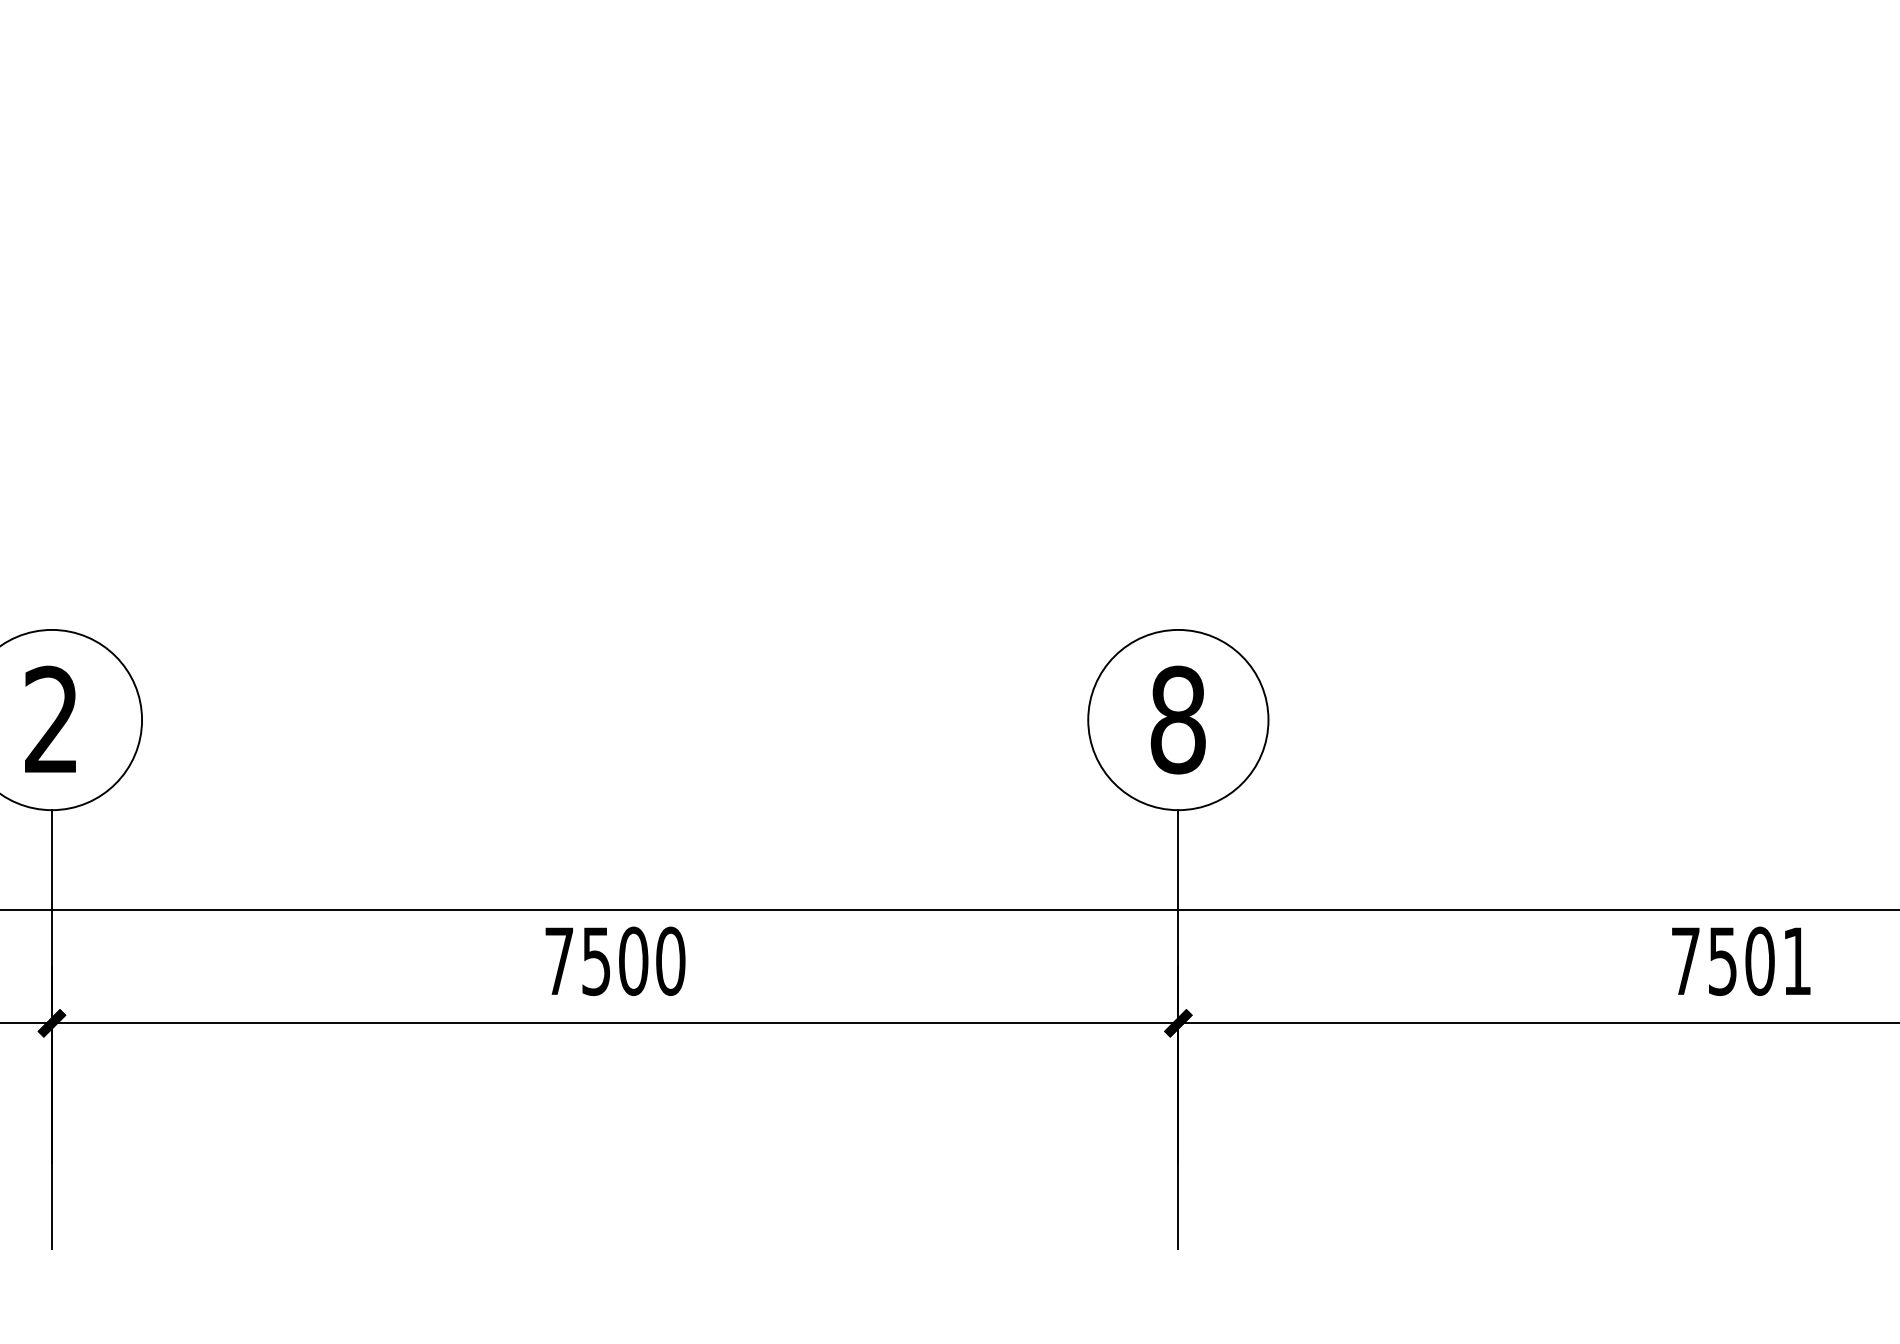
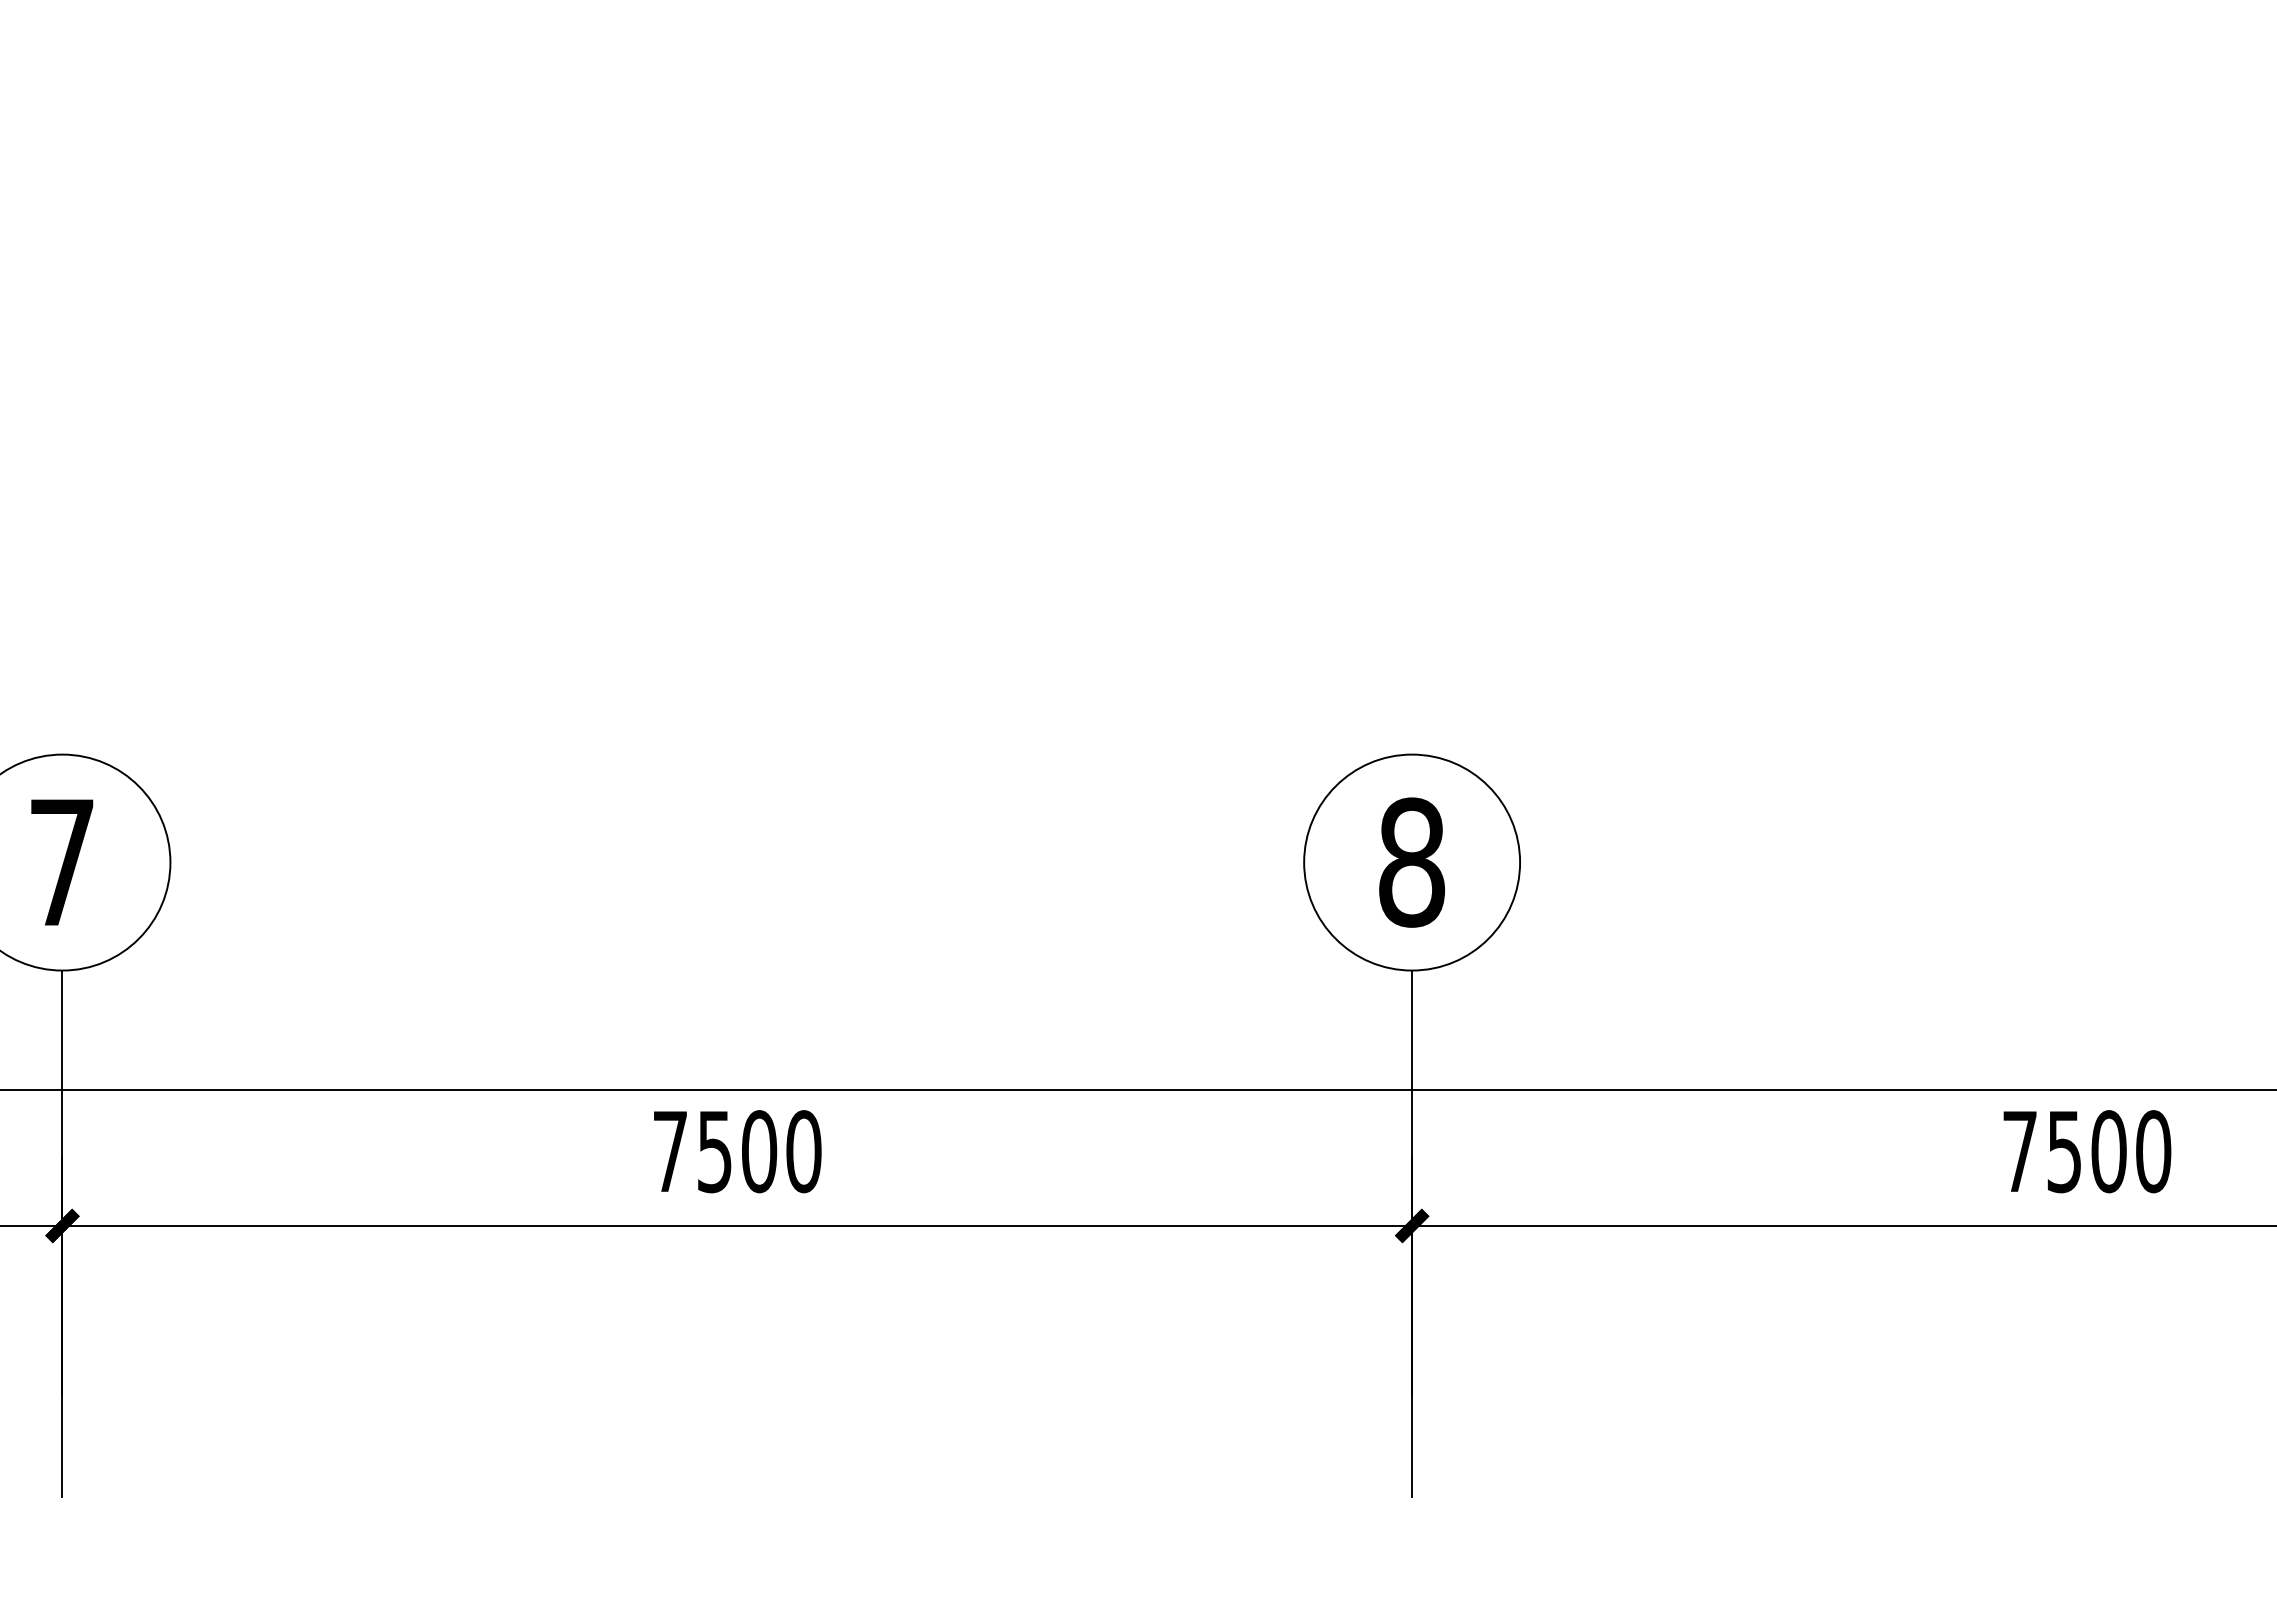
text: (51, 719) -> (61, 861), 2 -> 7
text: (1797, 961) -> (2153, 1151), 7501 -> 7500

